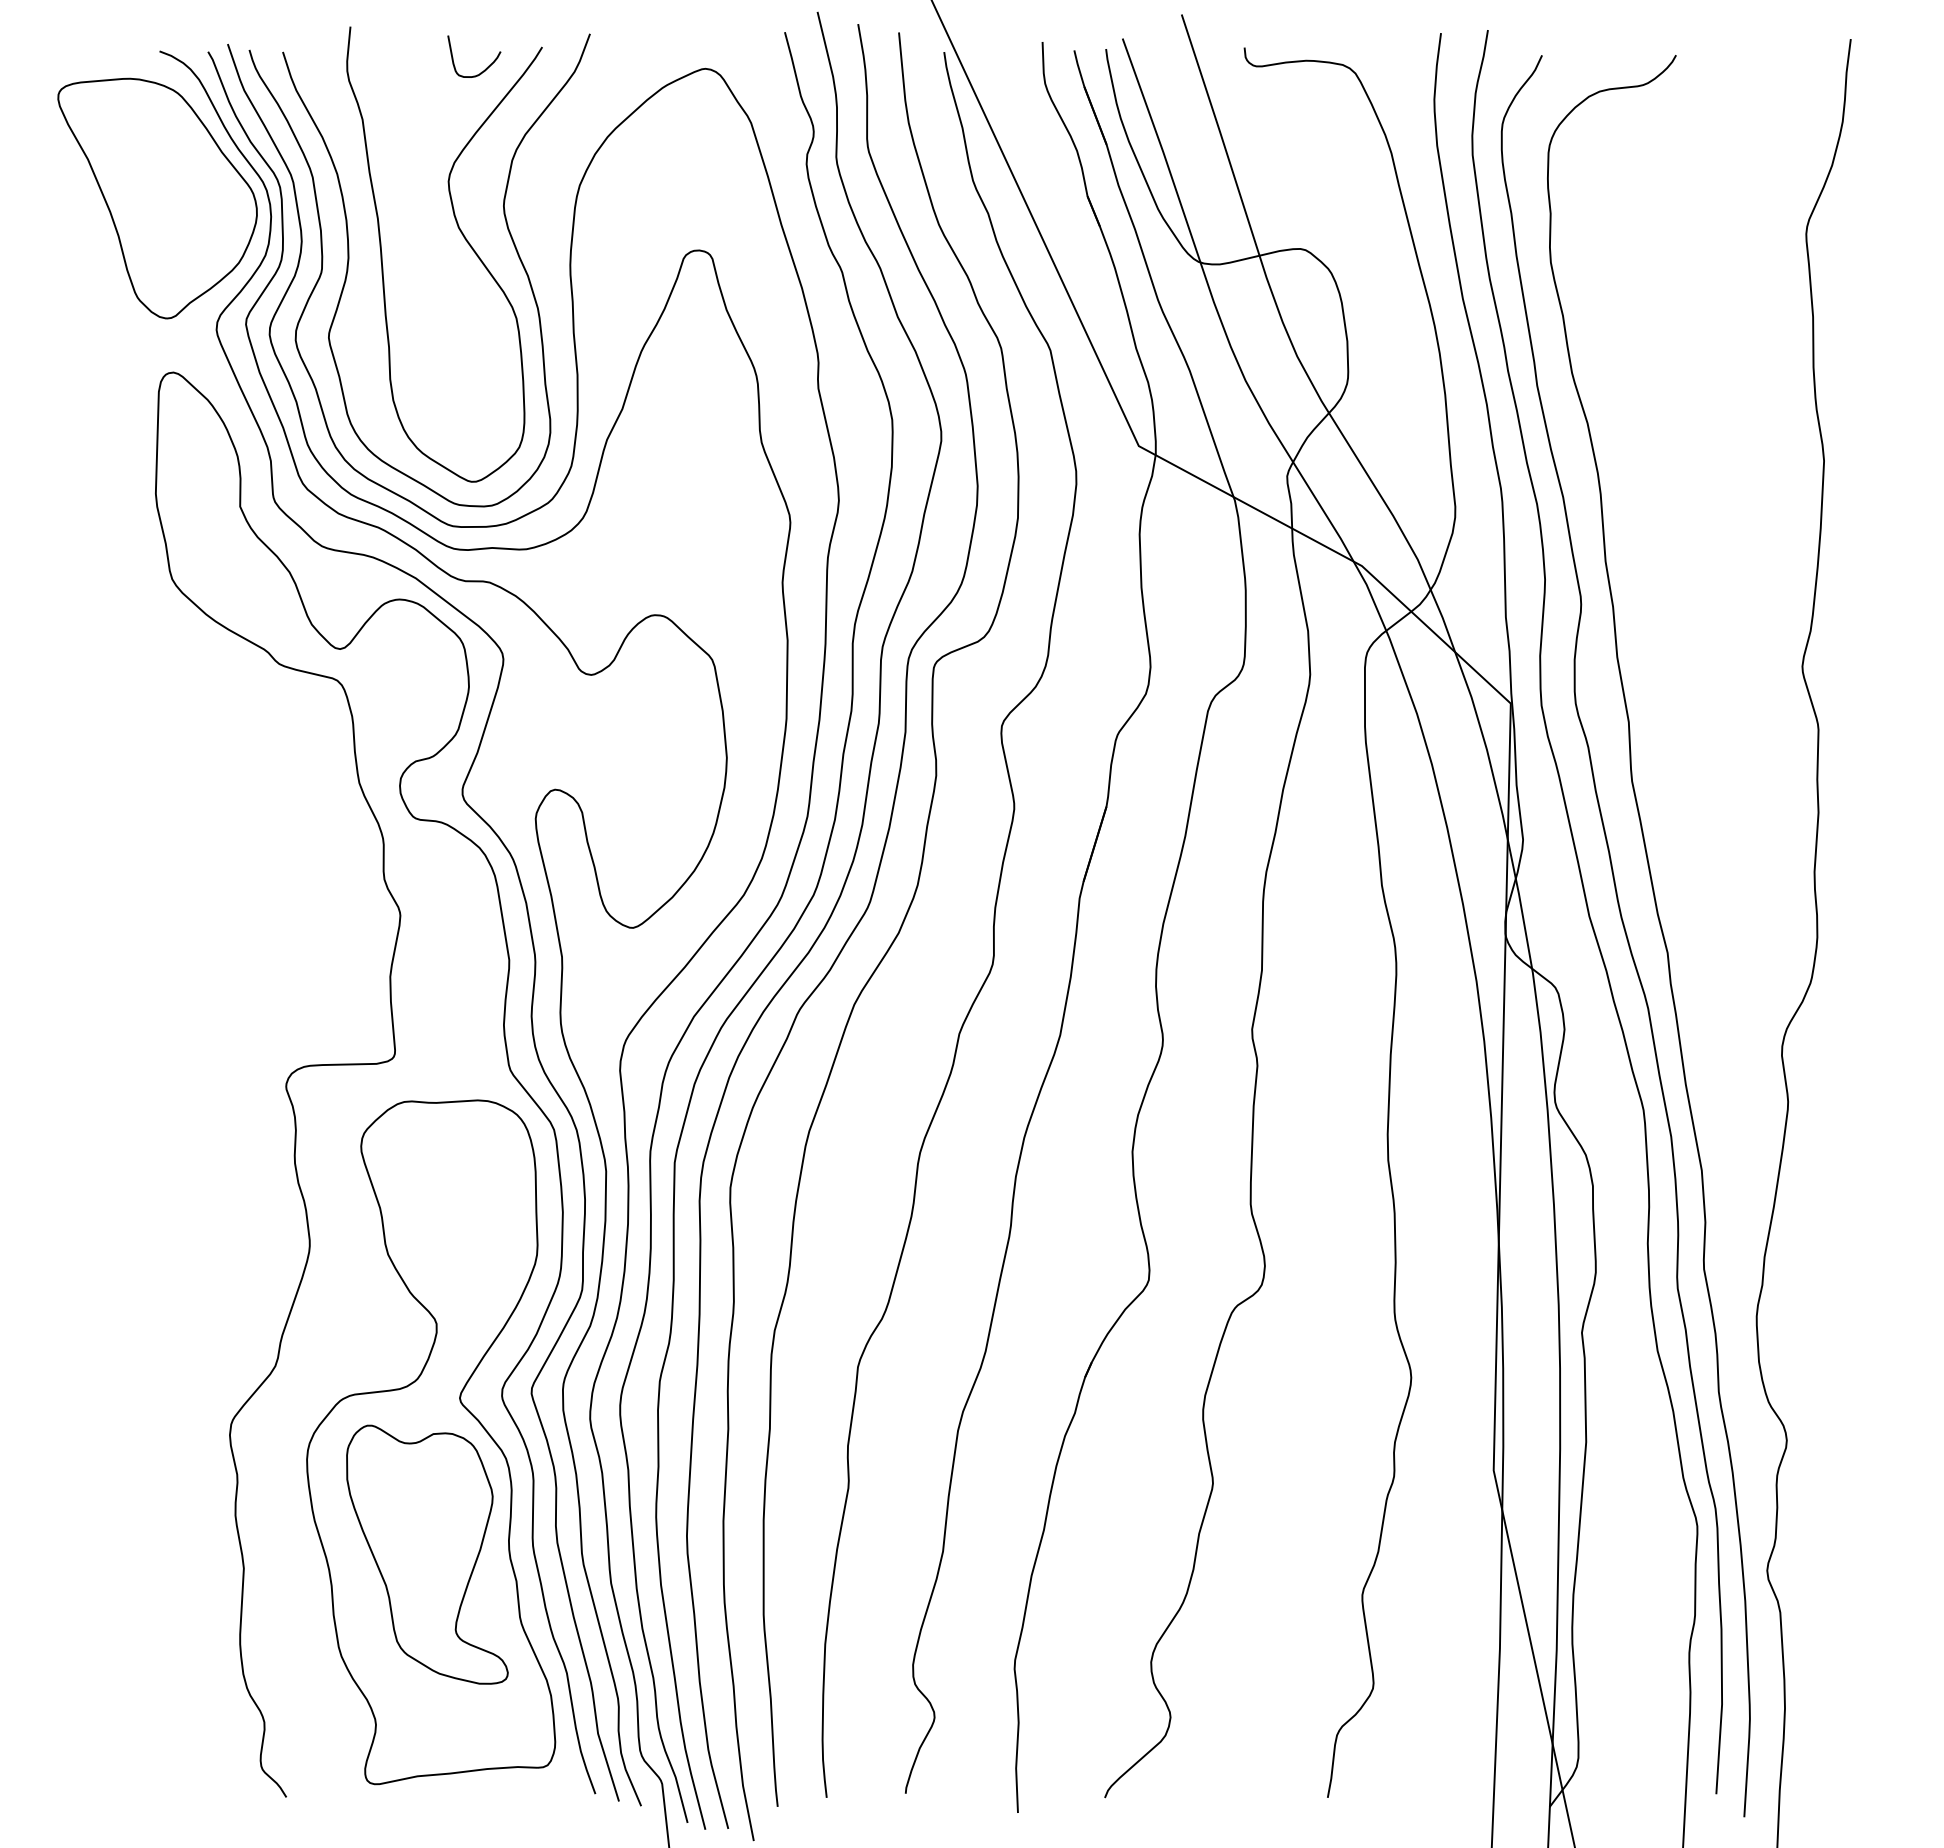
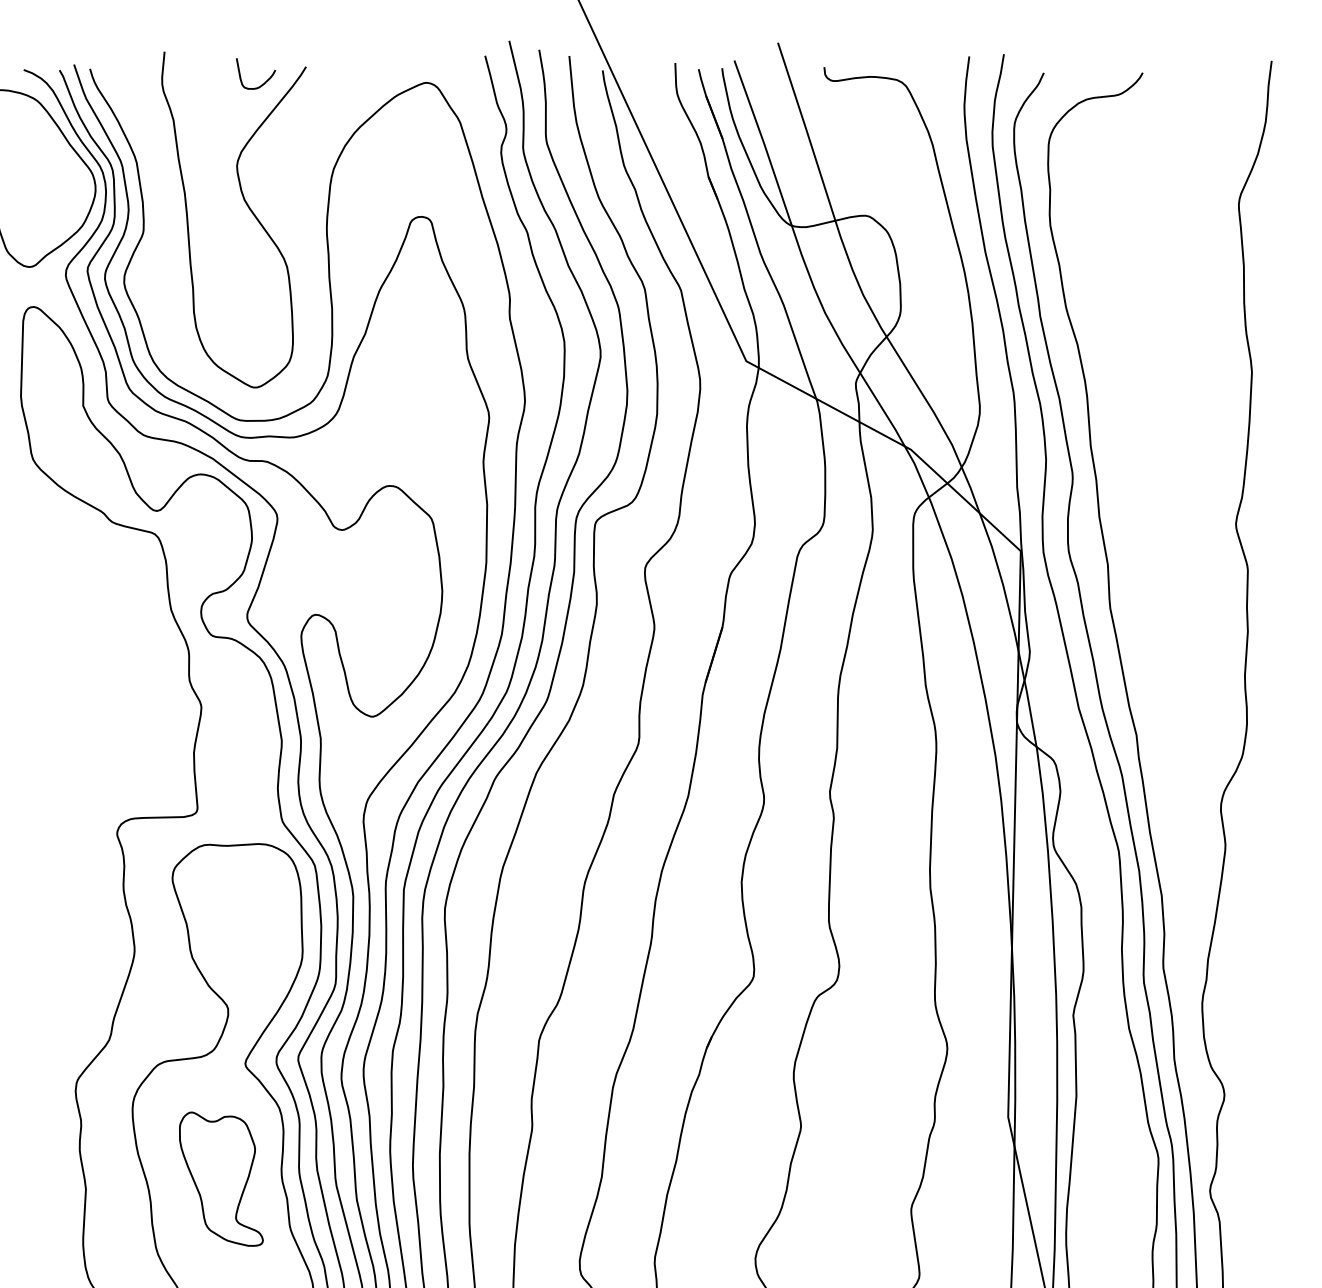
curve: (511, 240) -> (283, 209), removed
part: (427, 1554) -> (221, 1179), size x0.7

